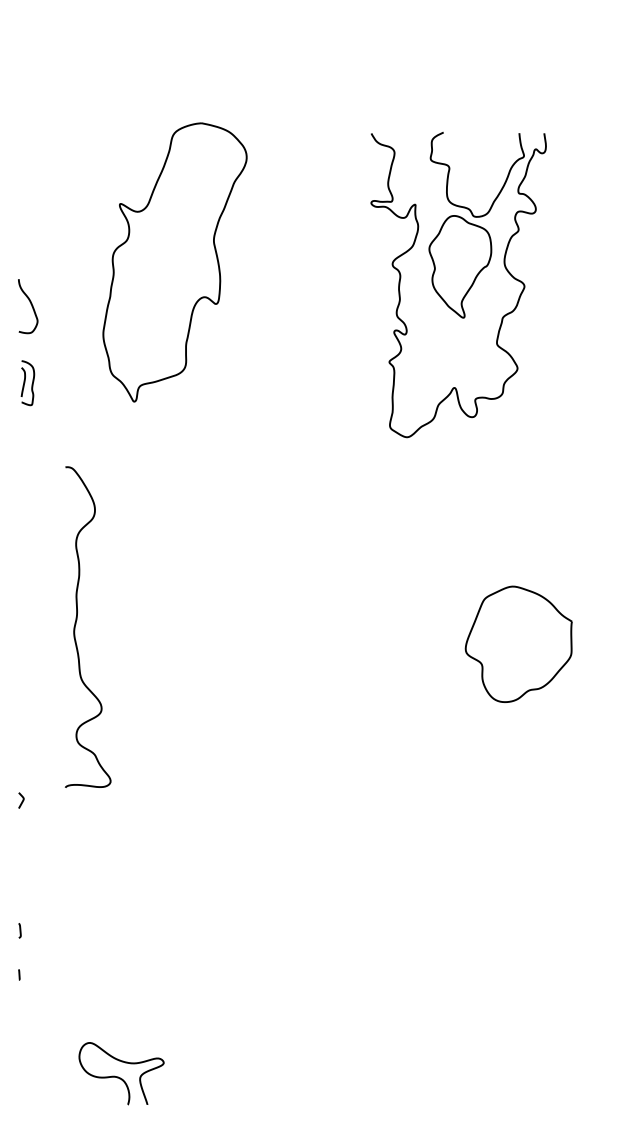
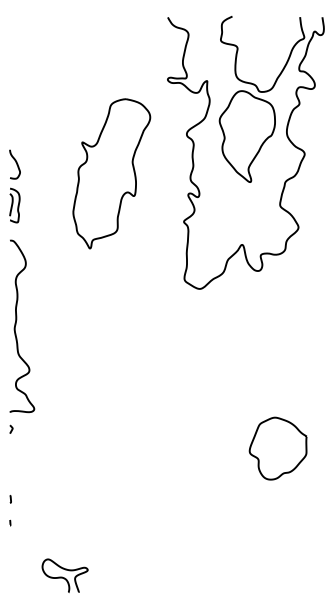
part: (174, 261) -> (111, 173), moved
part: (457, 284) -> (245, 152), size x1.67
part: (27, 383) -> (14, 205), size x1.43
curve: (77, 625) -> (16, 325), moved
part: (517, 644) -> (277, 448), moved

